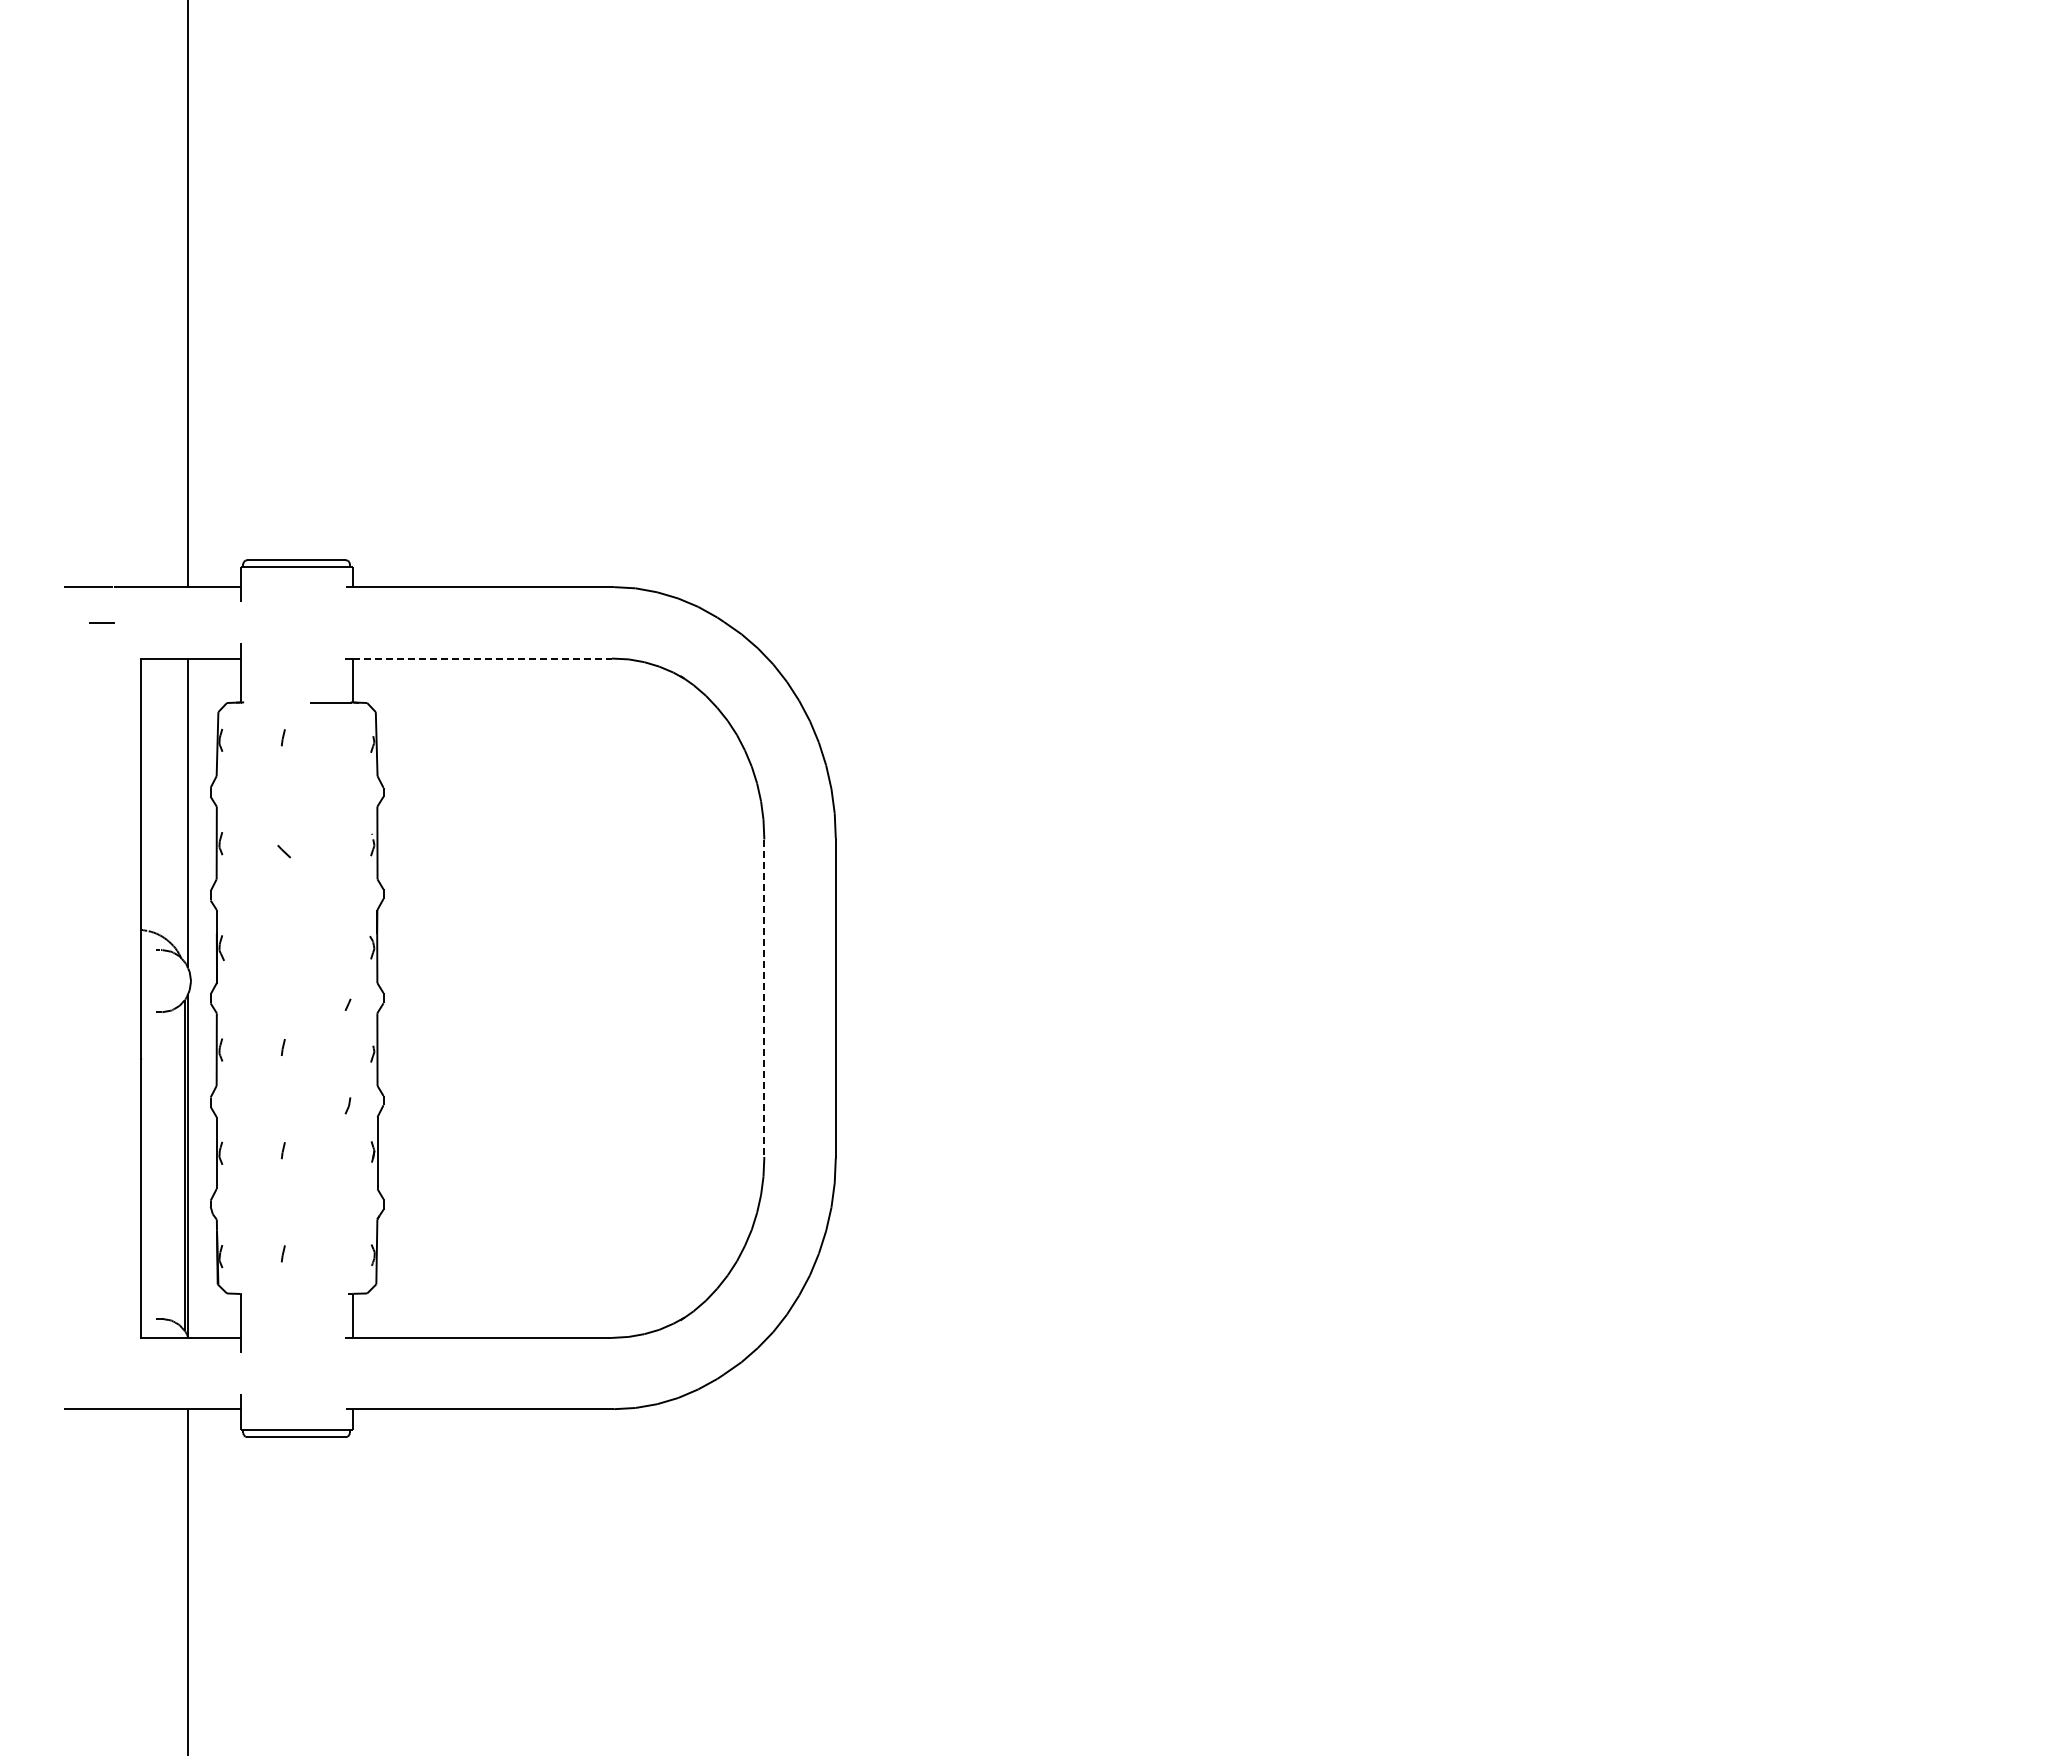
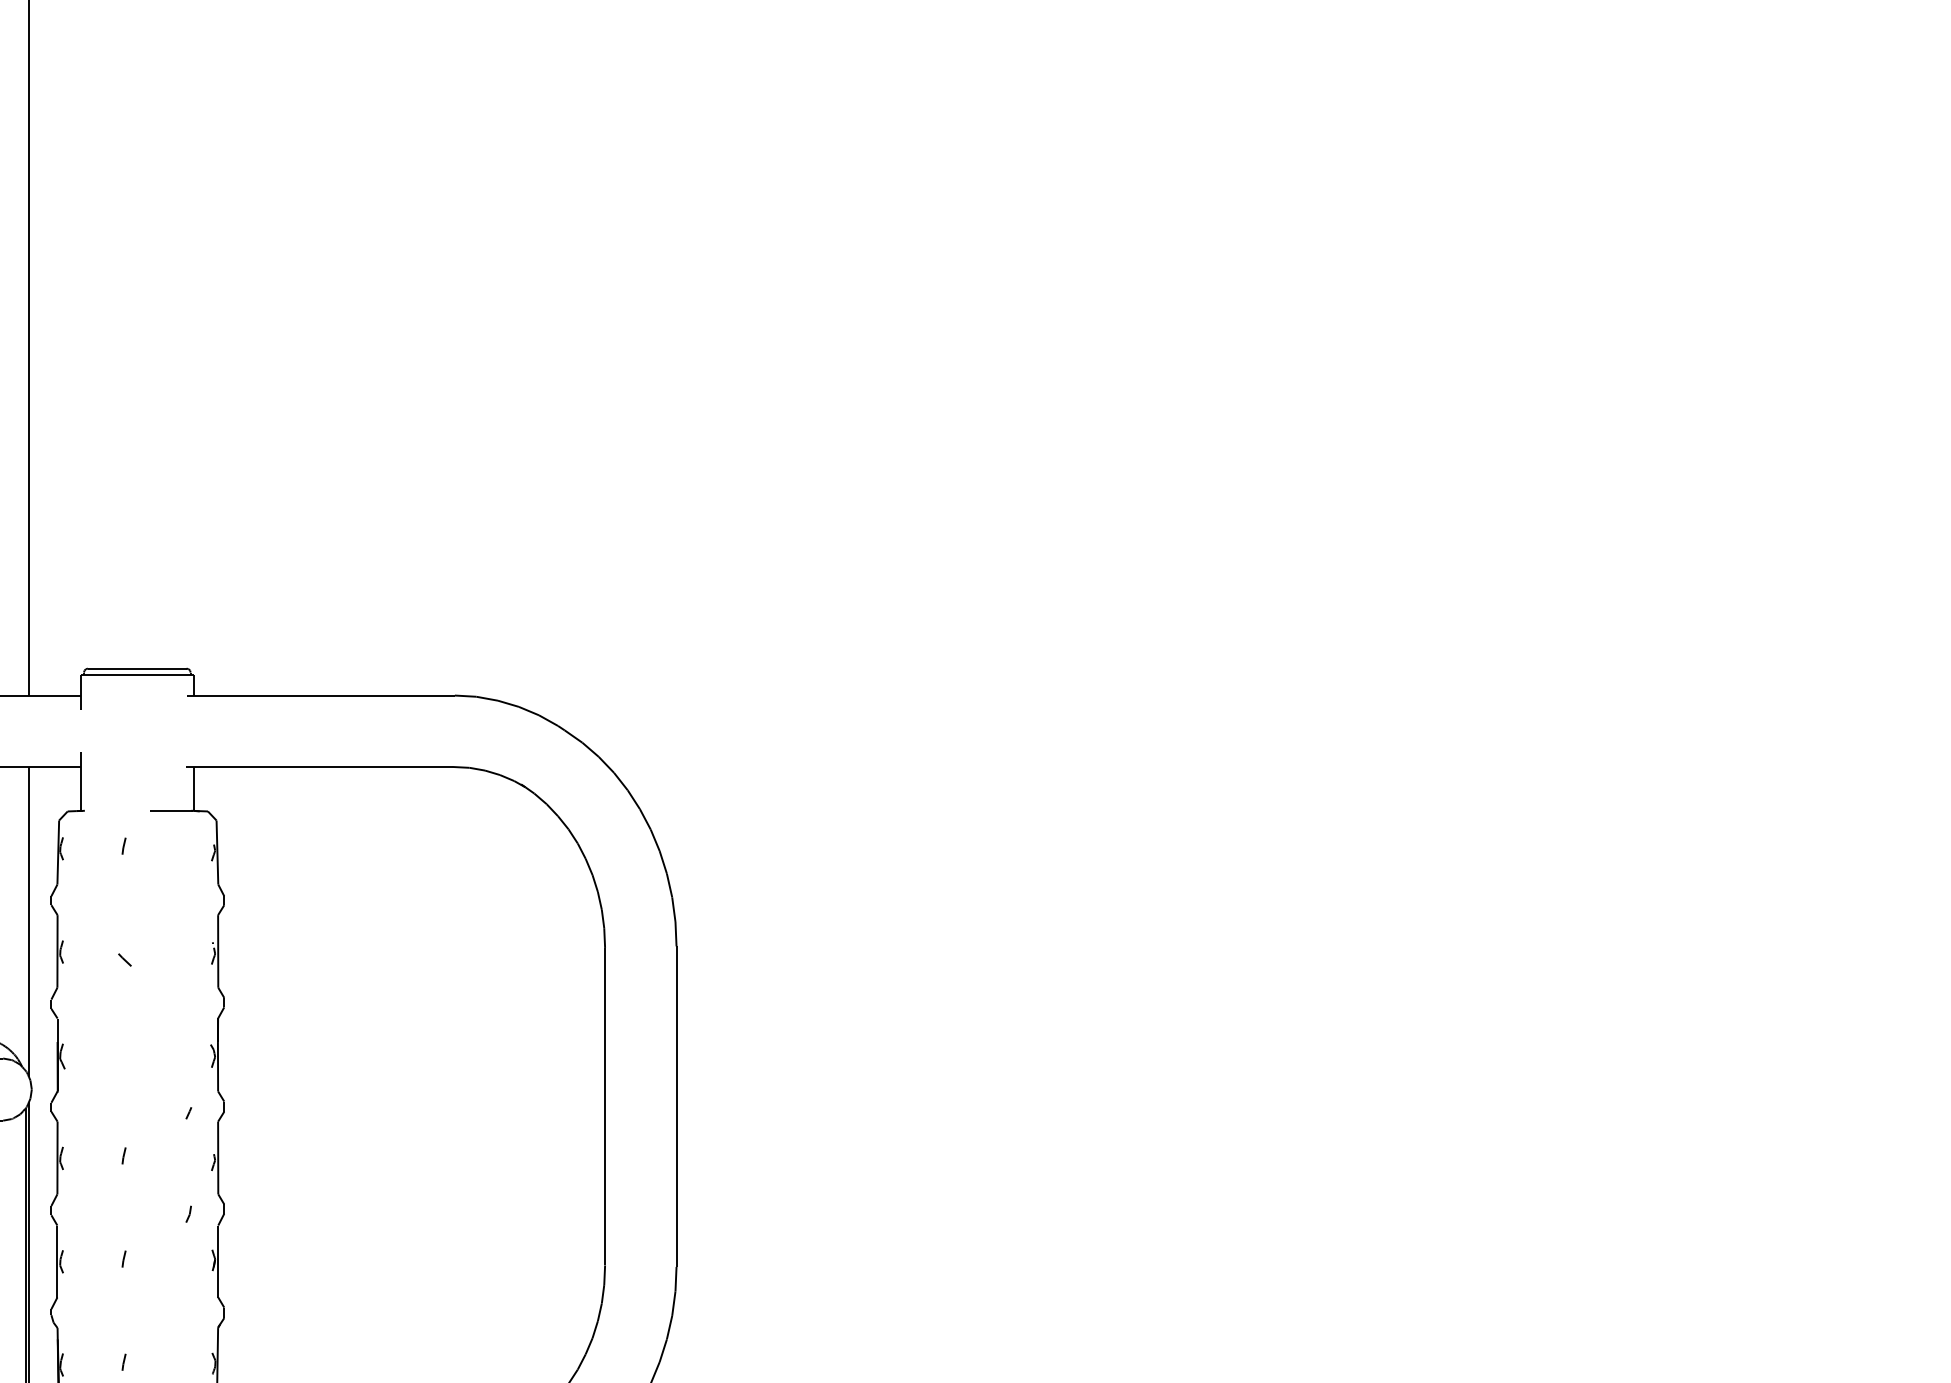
line: (483, 658) -> (324, 766), dashed -> solid
line: (764, 998) -> (605, 1106), dashed -> solid

